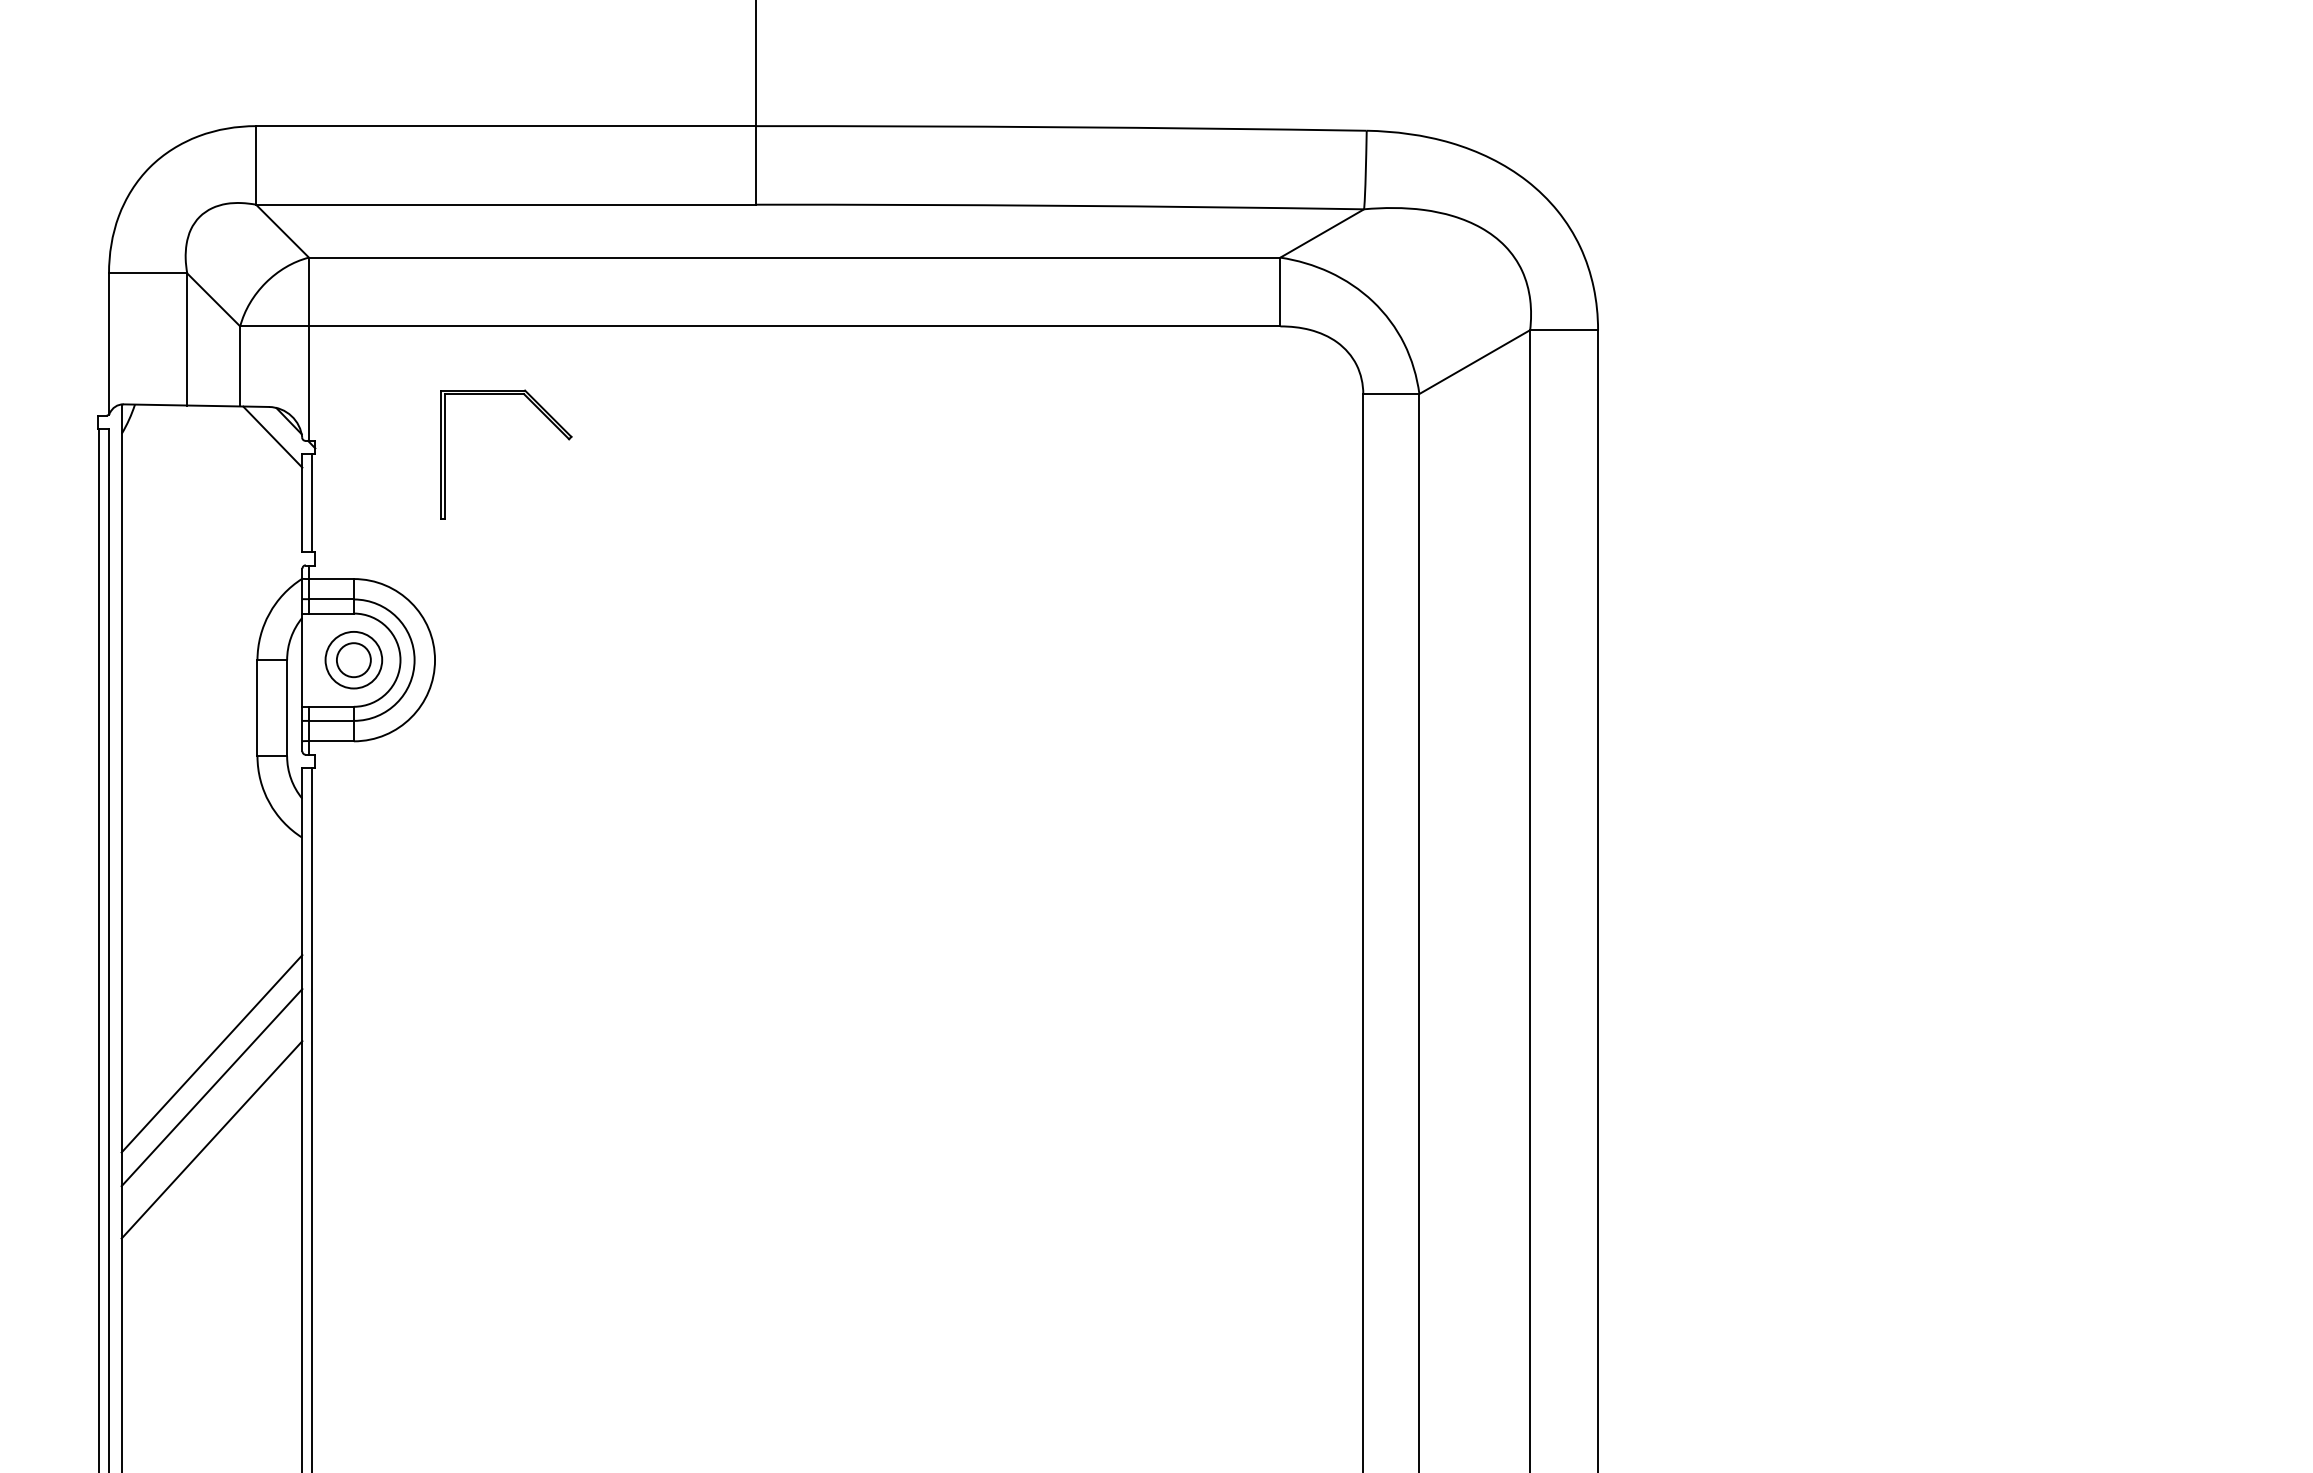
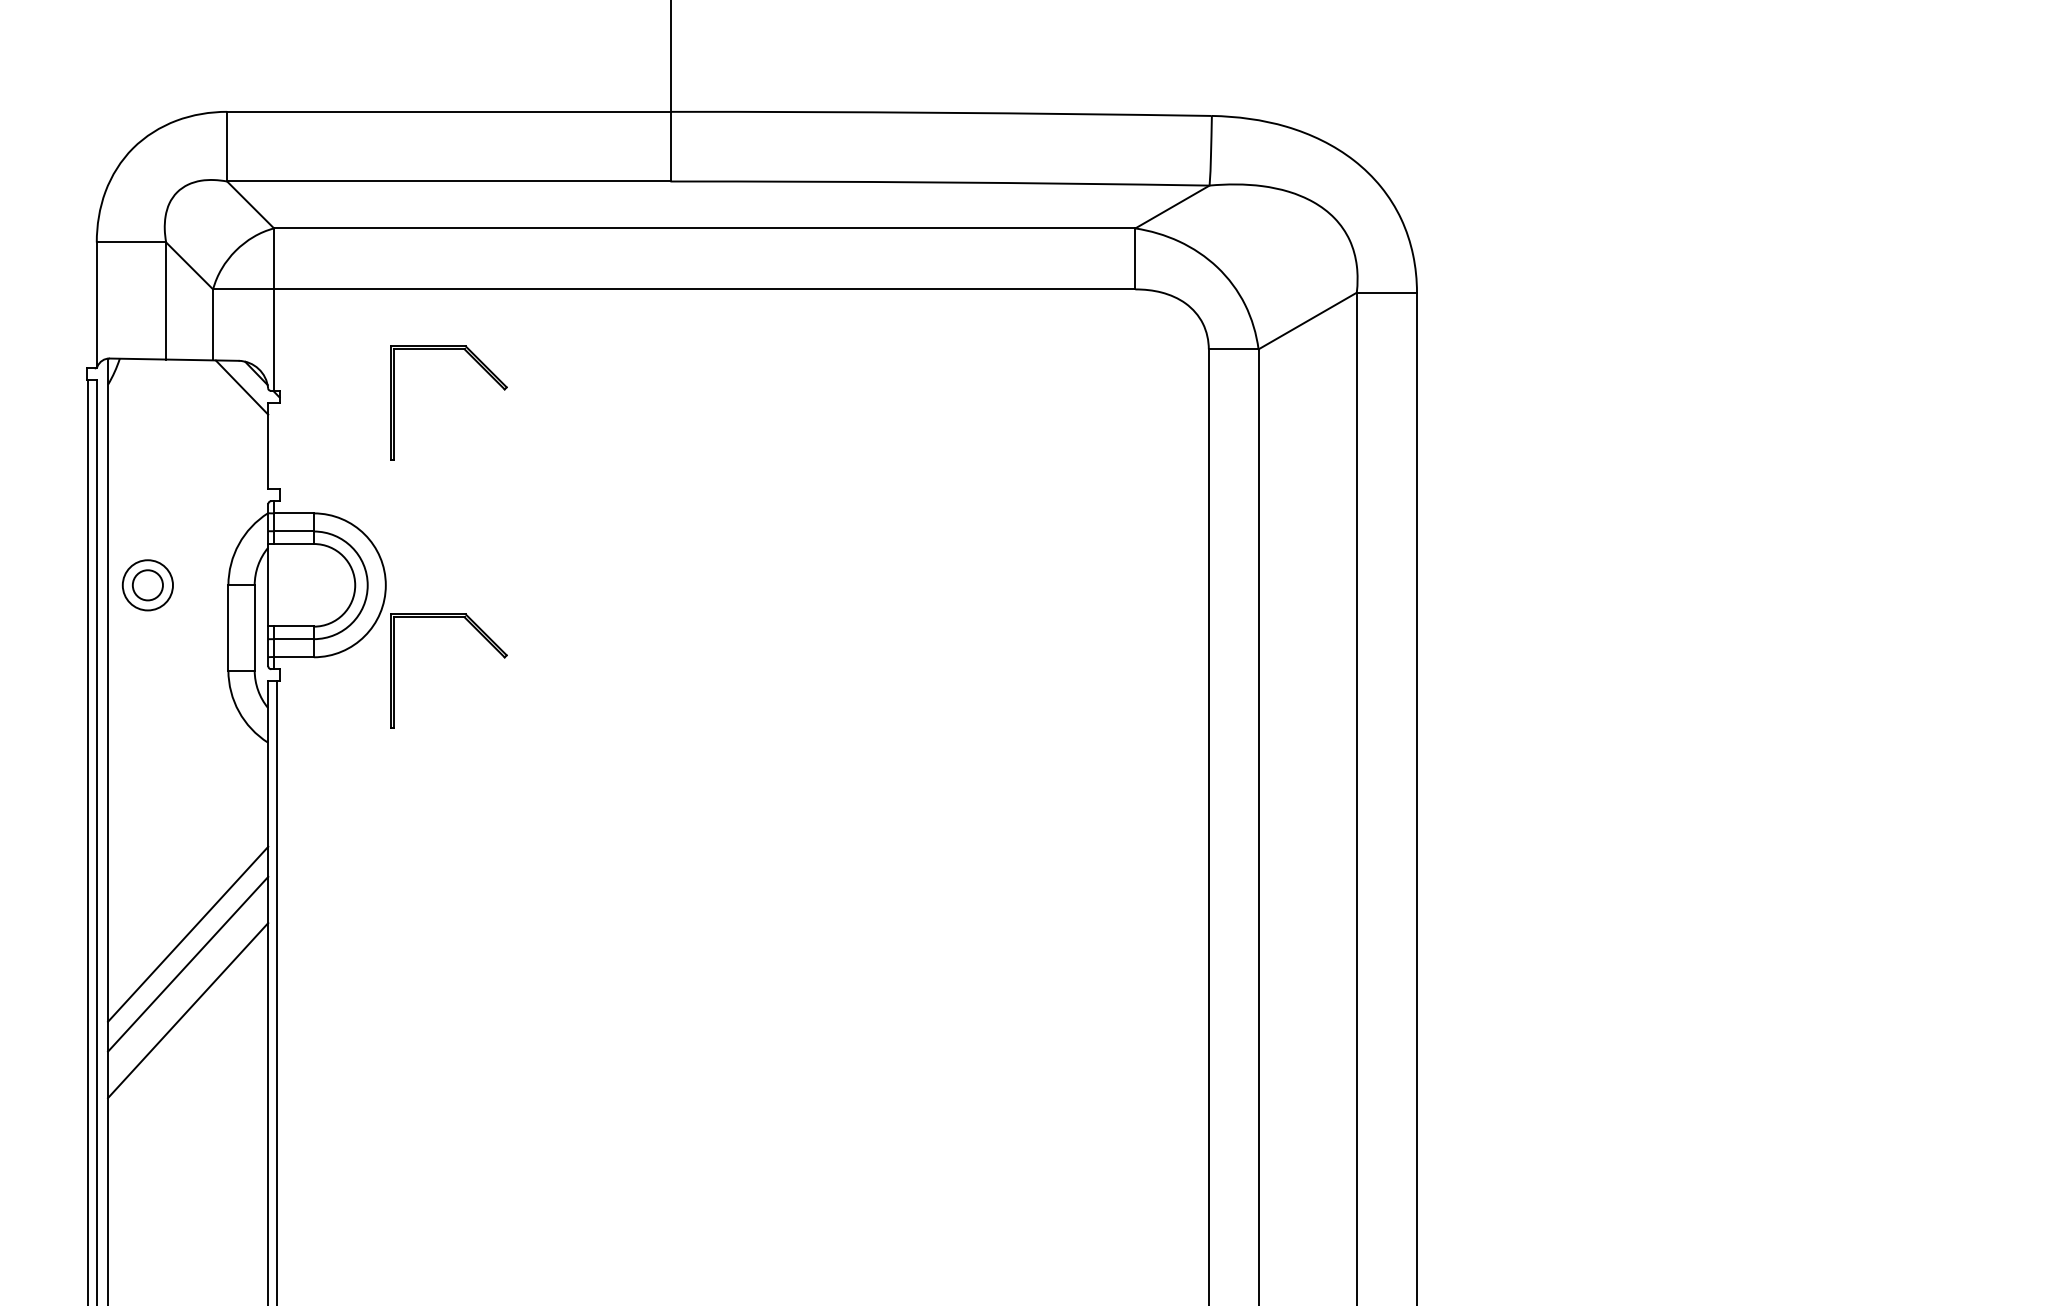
line: (311, 502) -> (276, 445), removed
part: (353, 660) -> (147, 585), moved
part: (544, 717) -> (482, 636), added

